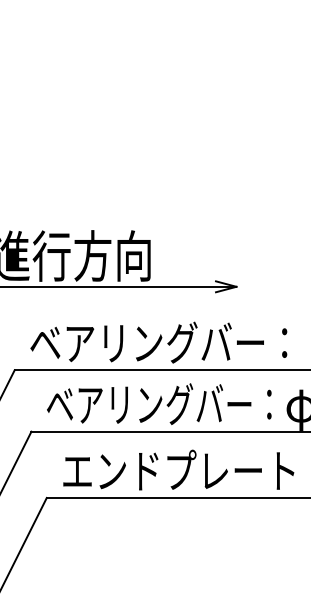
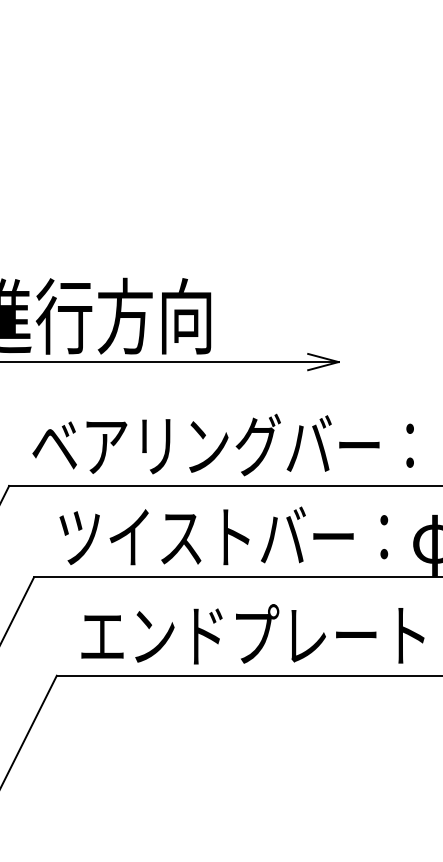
text: (159, 404) -> (224, 536), ベアリングバー： -> ツイストバー：

